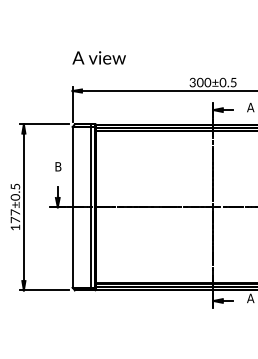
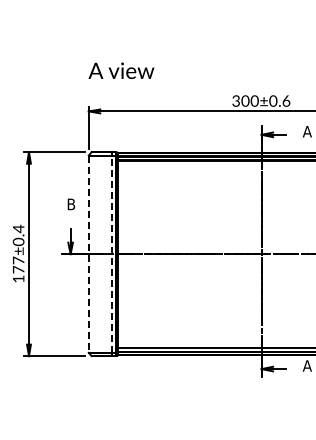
text: (233, 82) -> (286, 100), 300±0.5 -> 300±0.6
text: (15, 186) -> (18, 228), 177±0.5 -> 177±0.4
line: (91, 206) -> (111, 253), solid -> dashed
line: (72, 207) -> (88, 254), solid -> dashed

